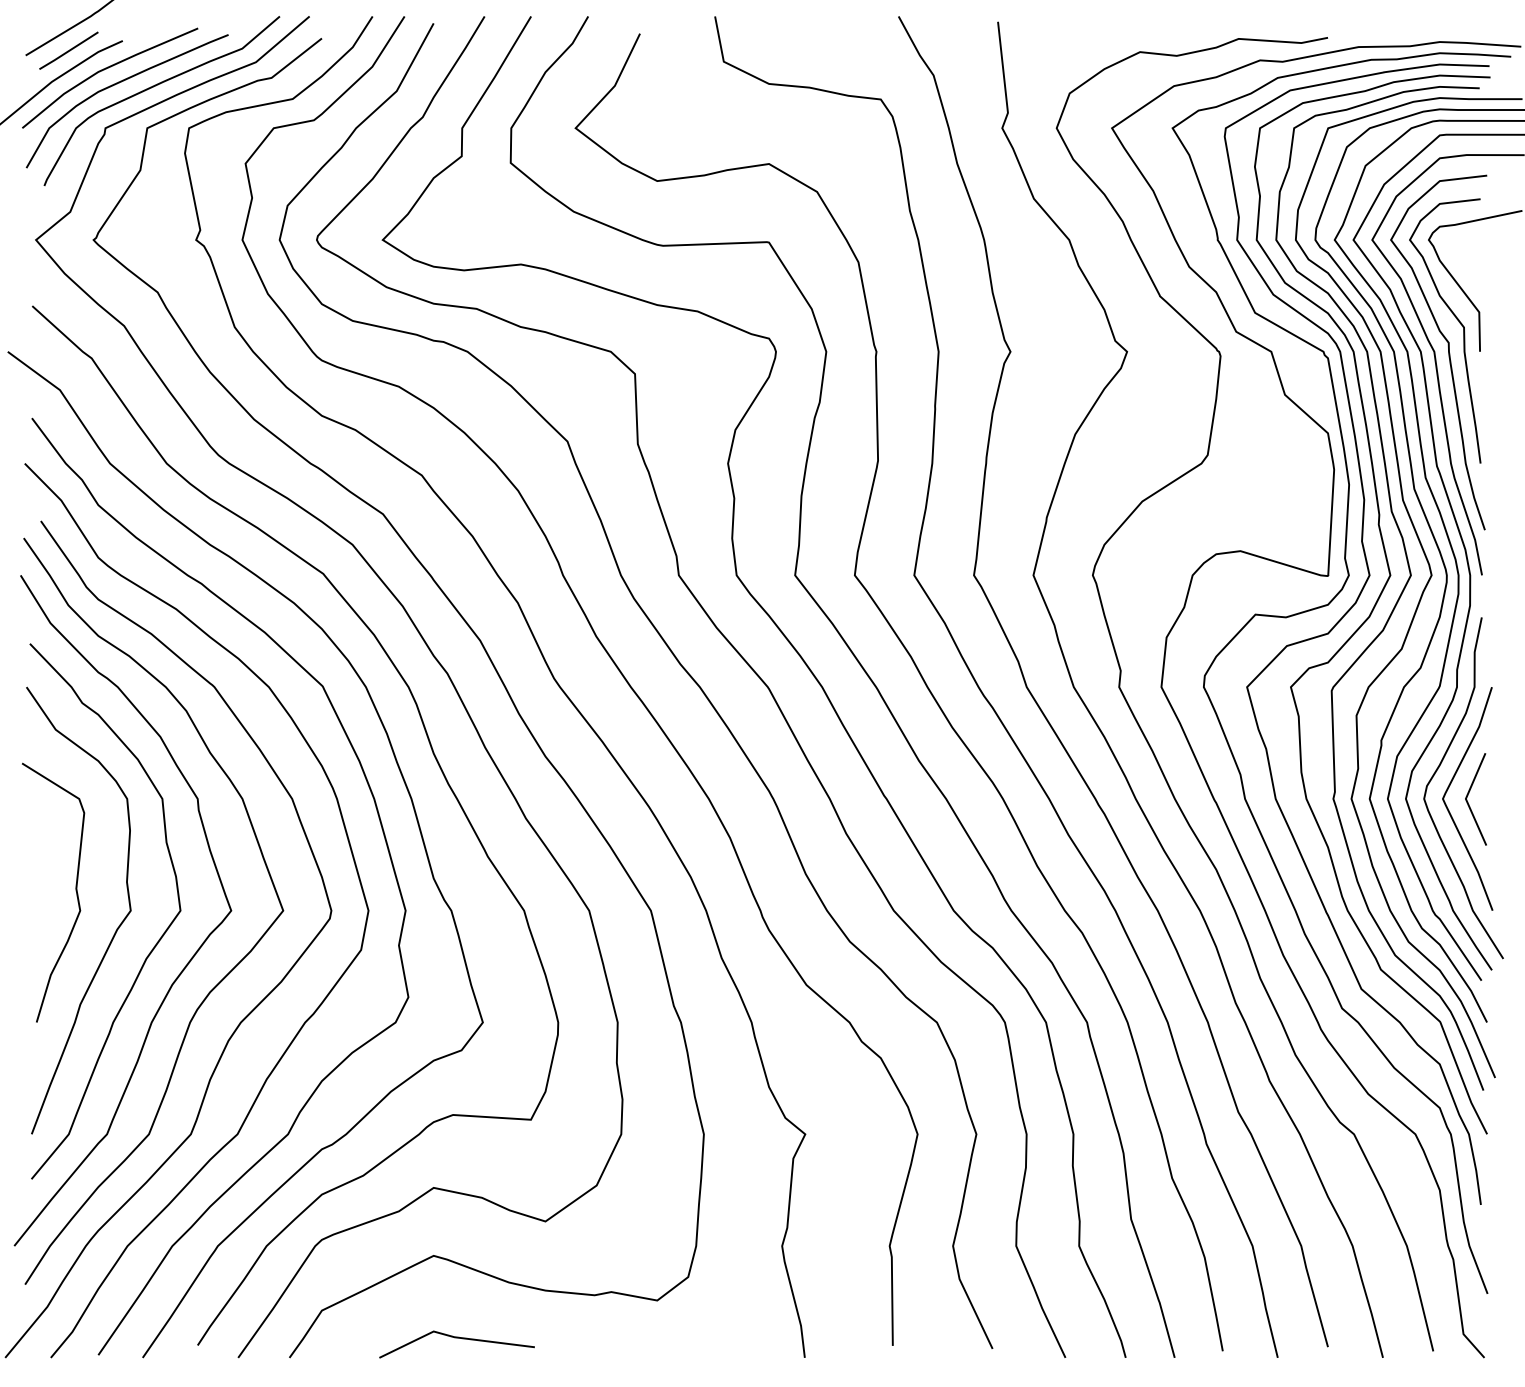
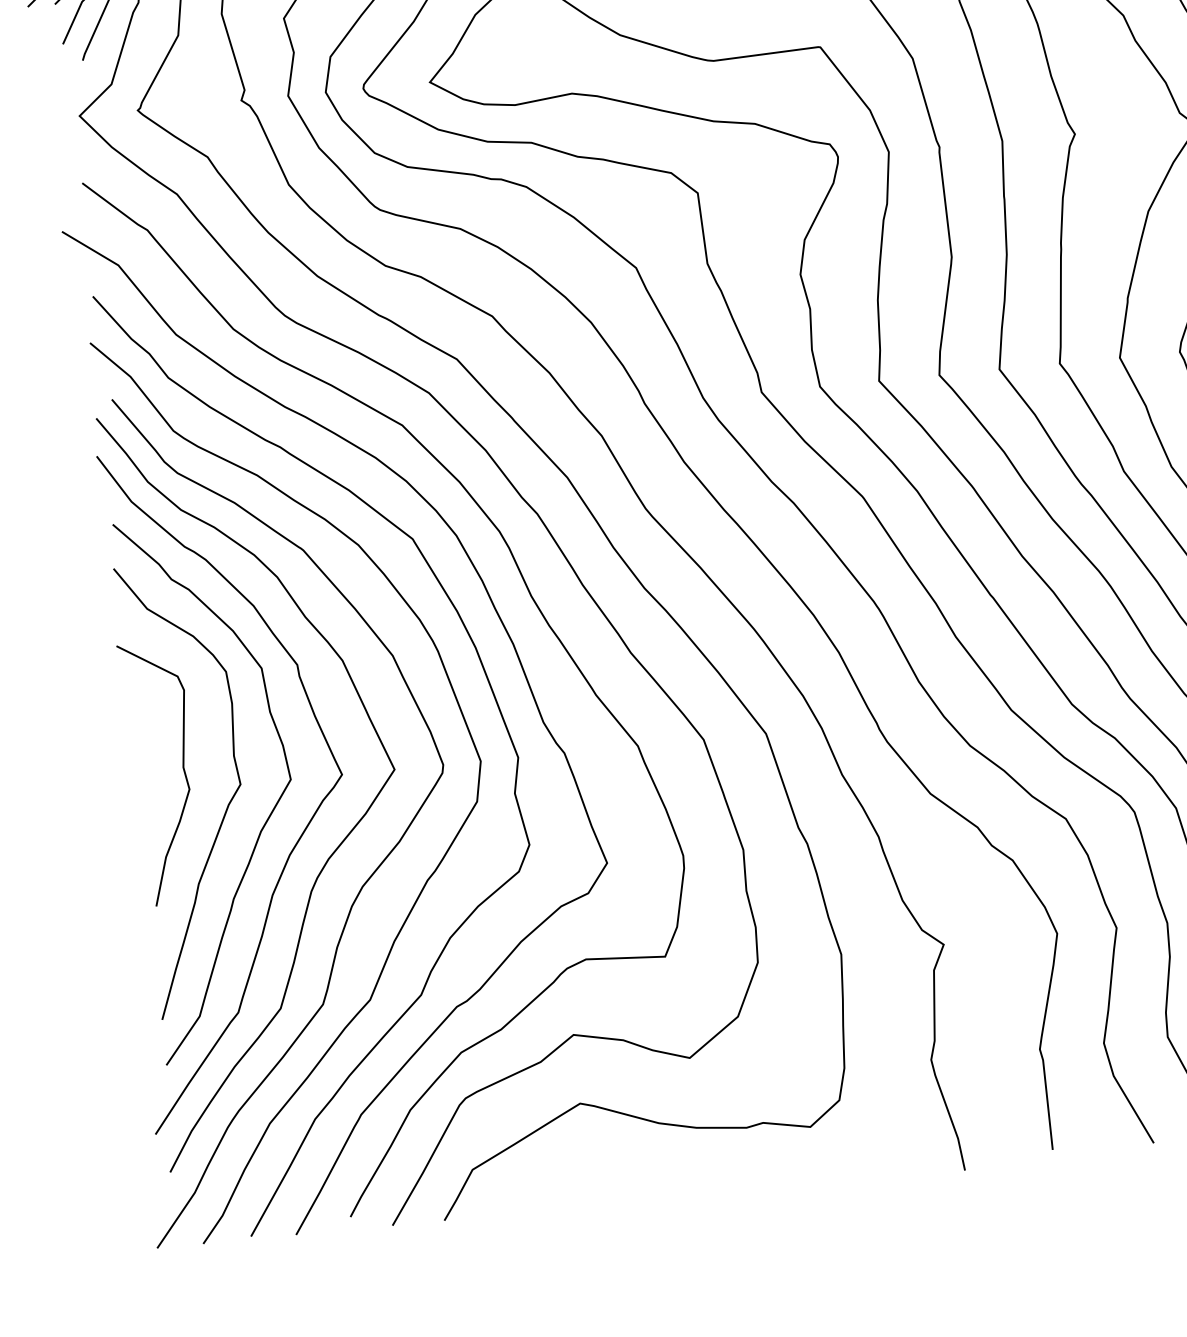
line: (456, 1338) -> (611, 1184), removed

